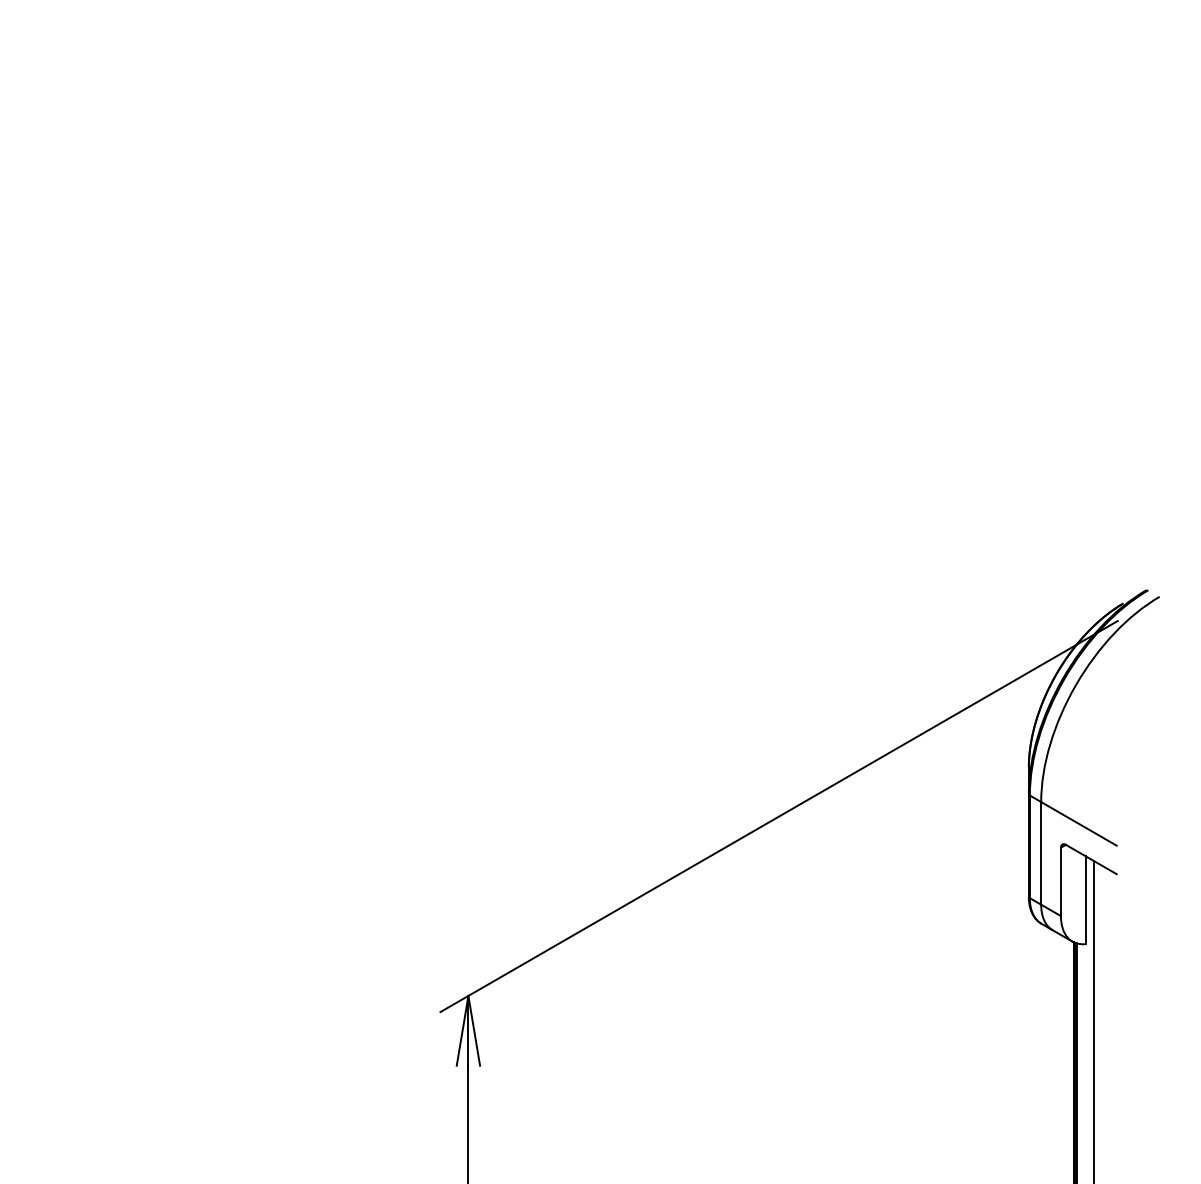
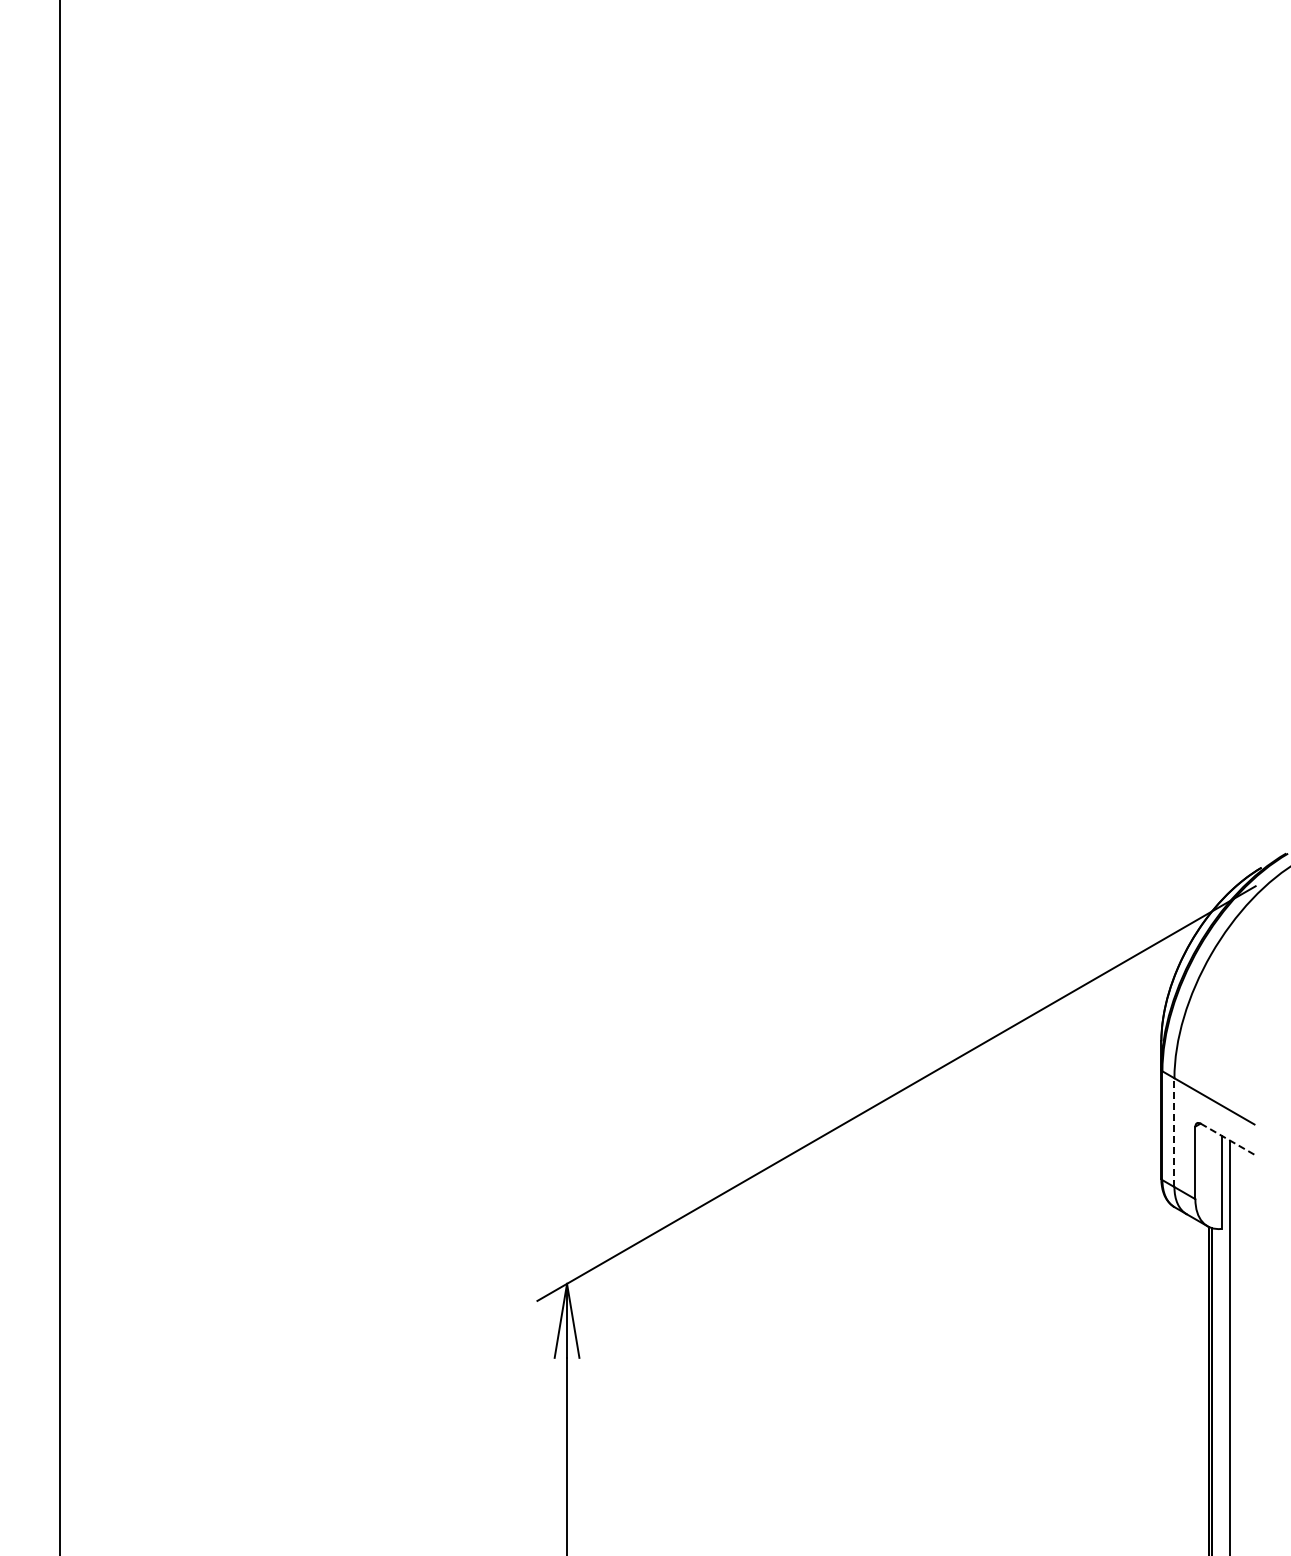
line: (1041, 853) -> (1174, 1132), solid -> dashed
line: (1092, 859) -> (1228, 1139), solid -> dashed

